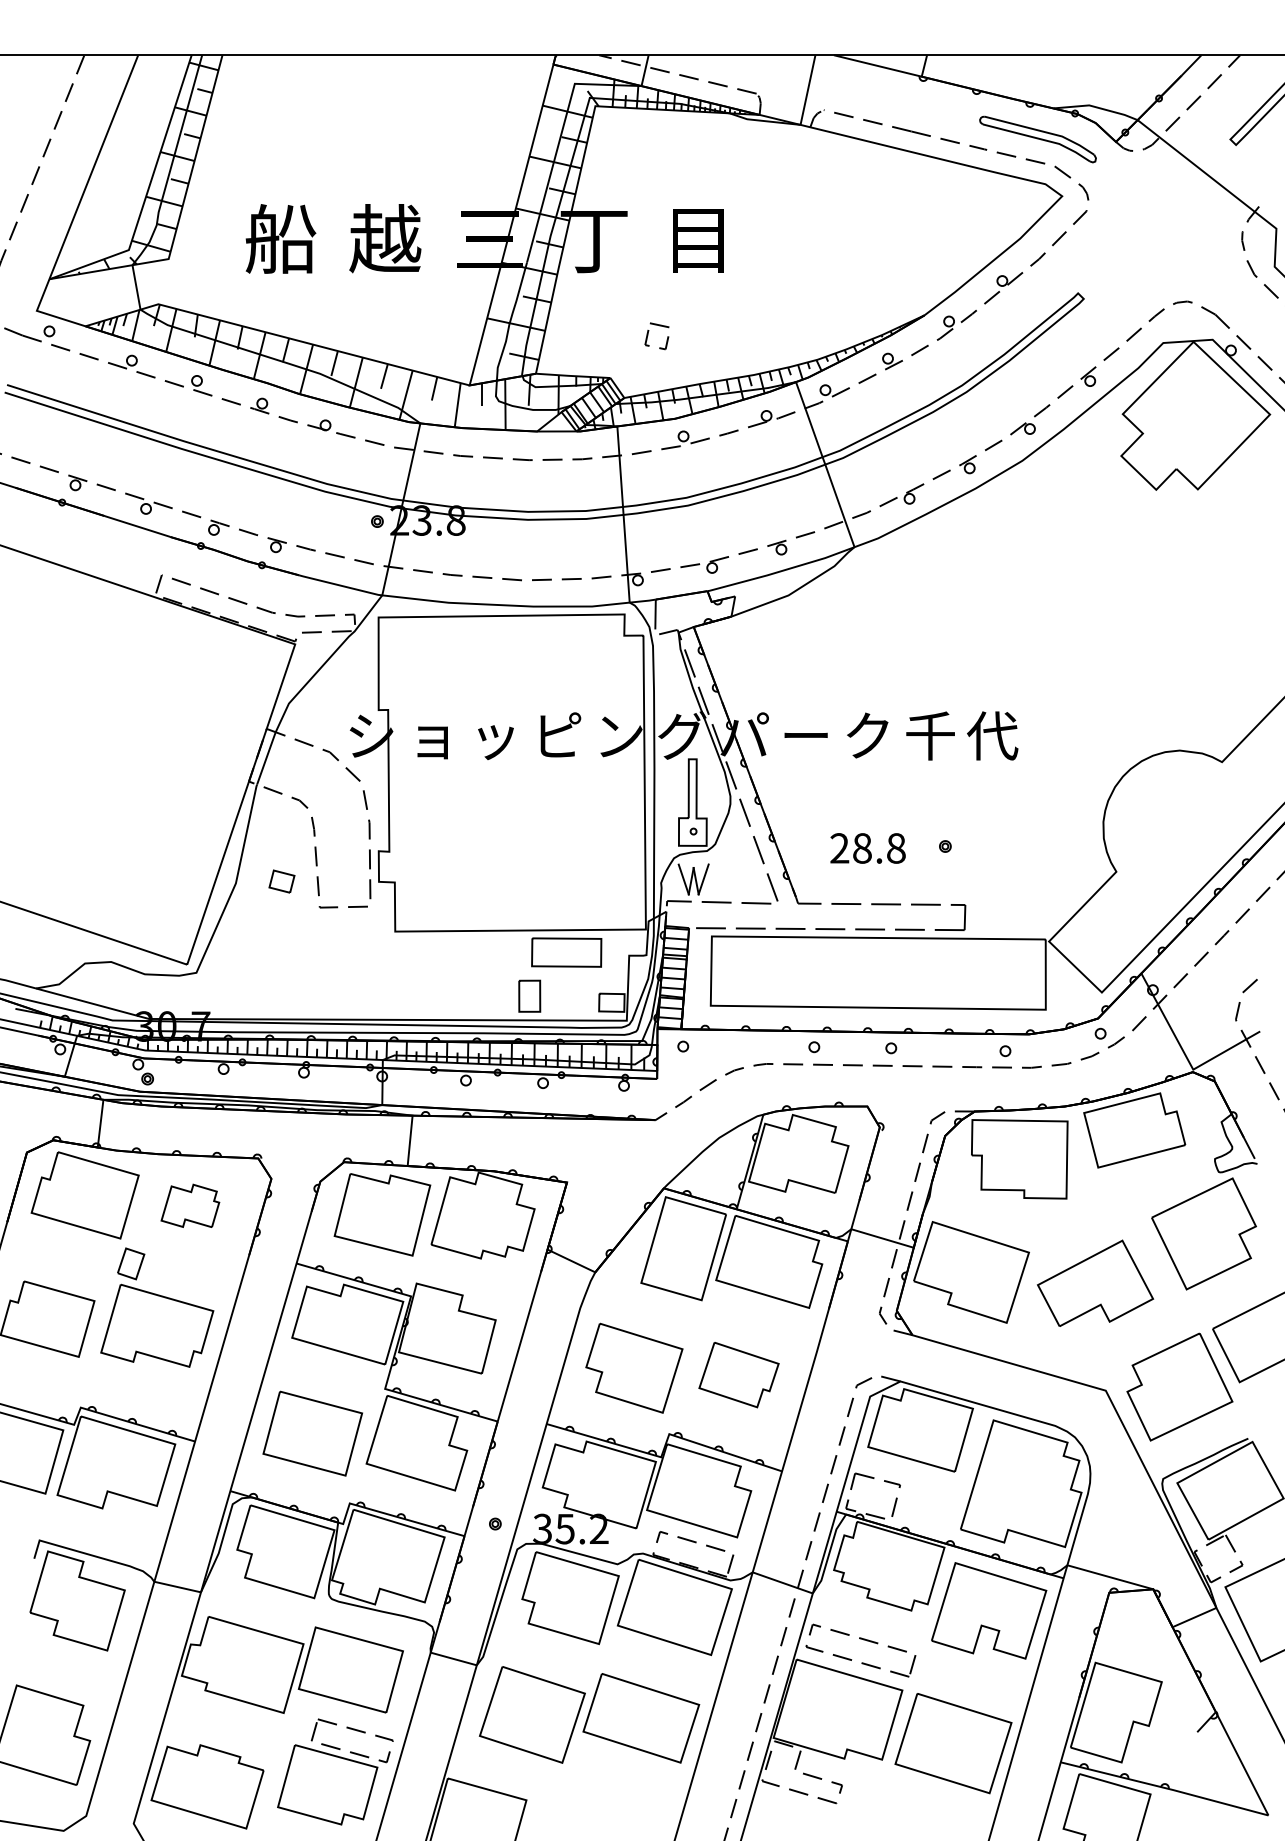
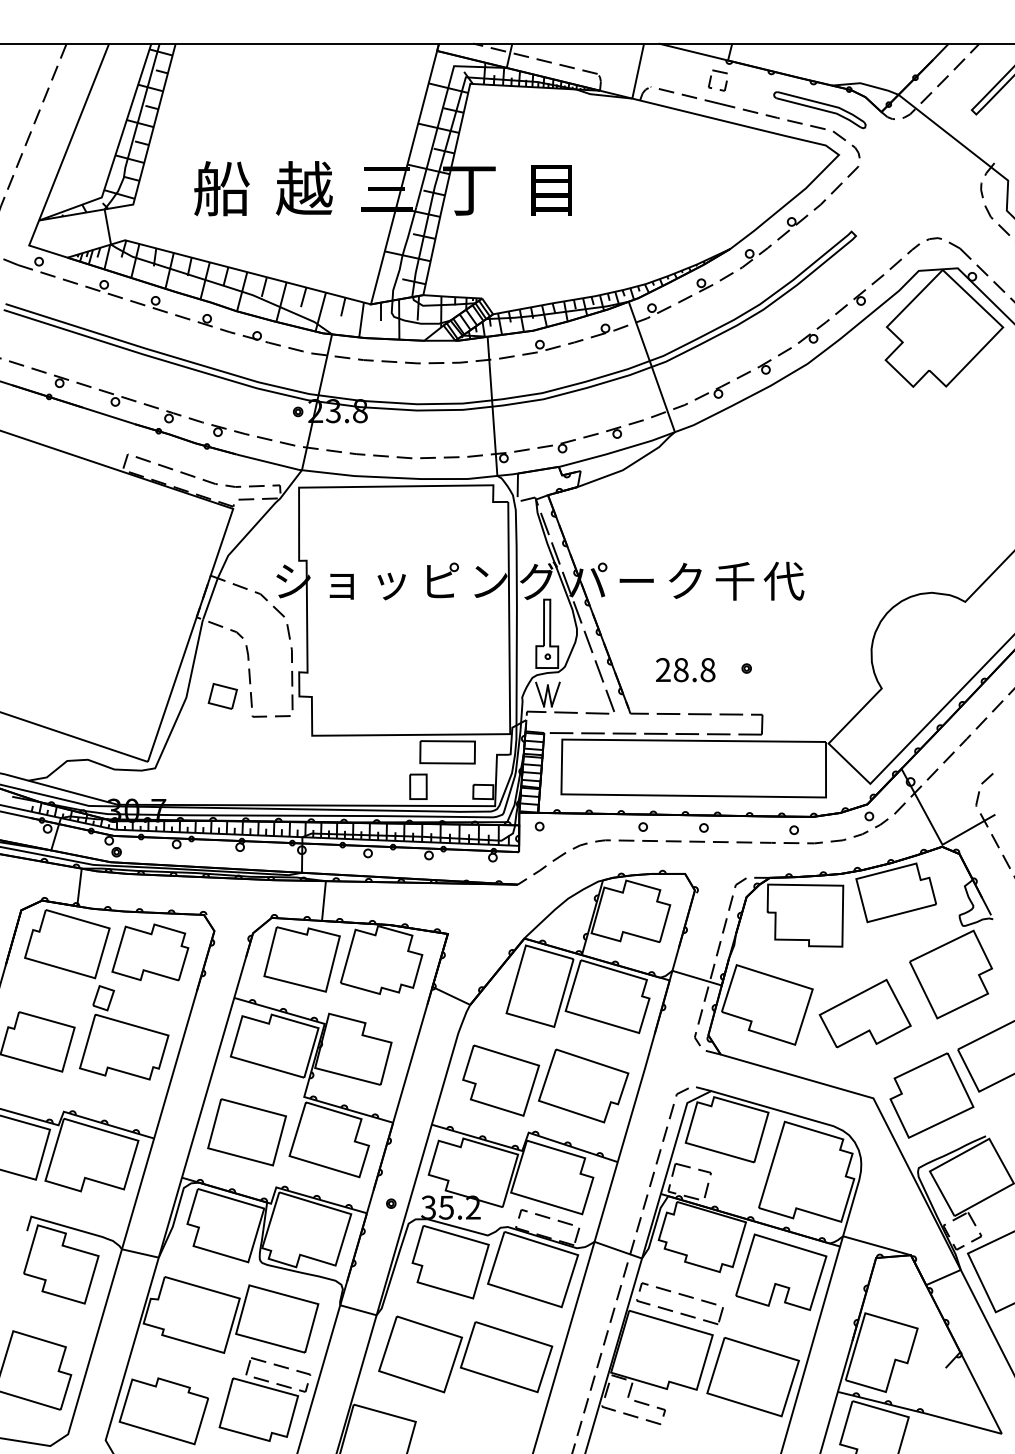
part: (656, 336) -> (717, 80), moved
part: (281, 880) -> (222, 695), size x1.43
part: (190, 1206) -> (150, 952), size x1.67
part: (738, 1374) -> (583, 1085), size x1.43

